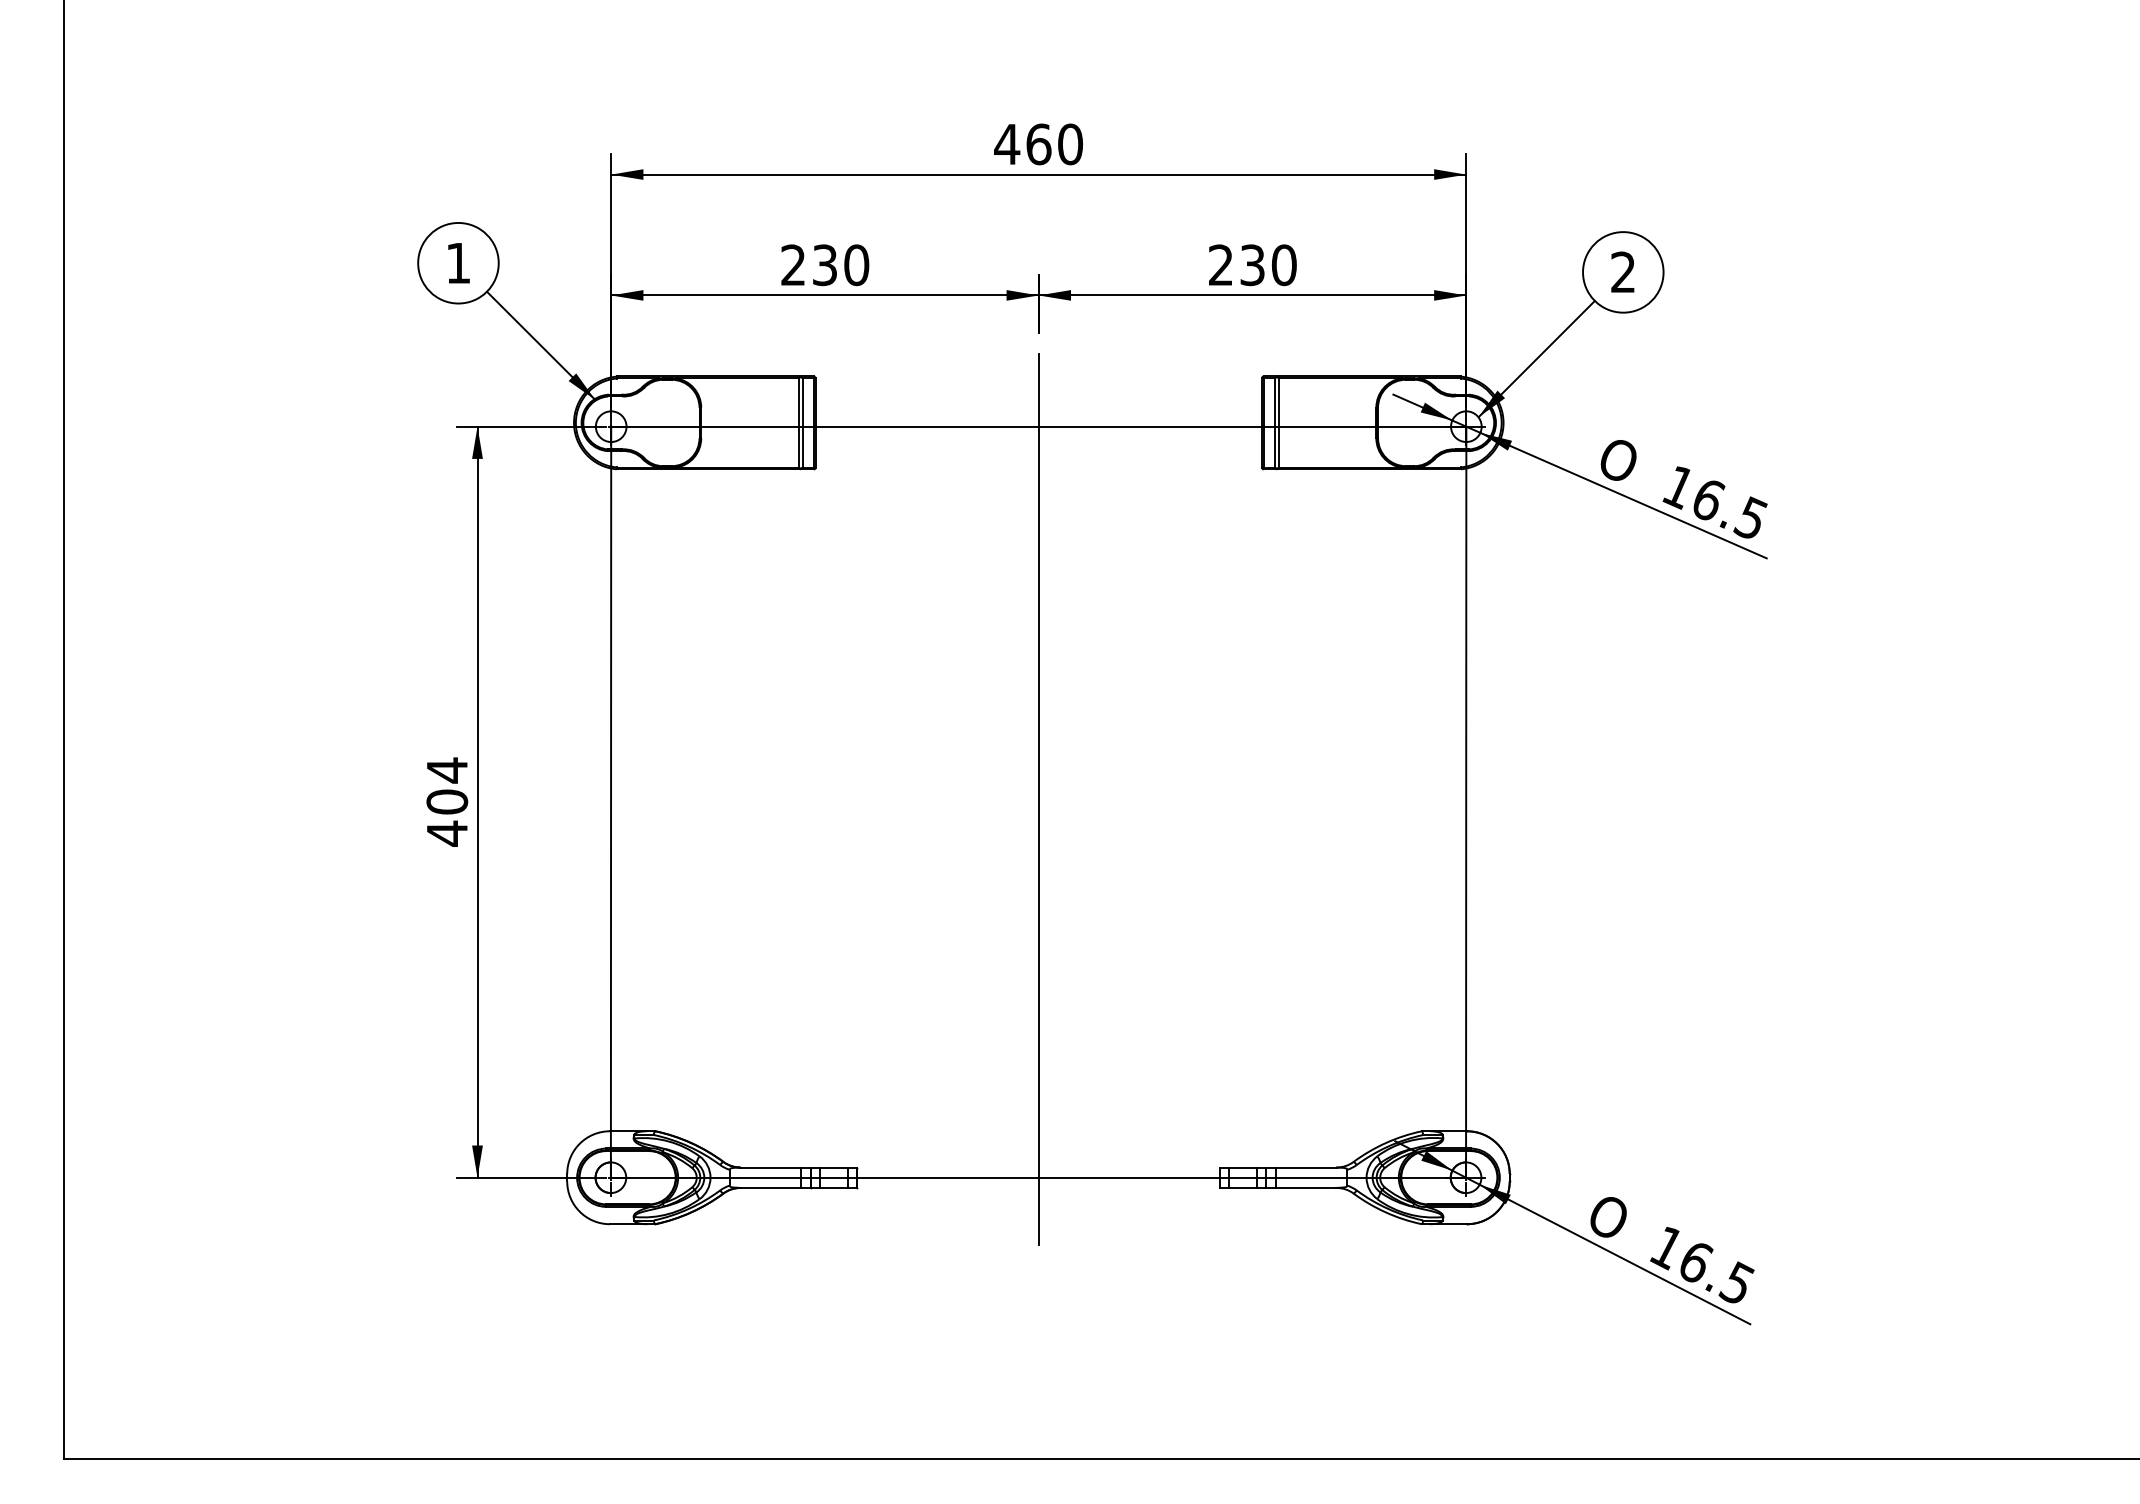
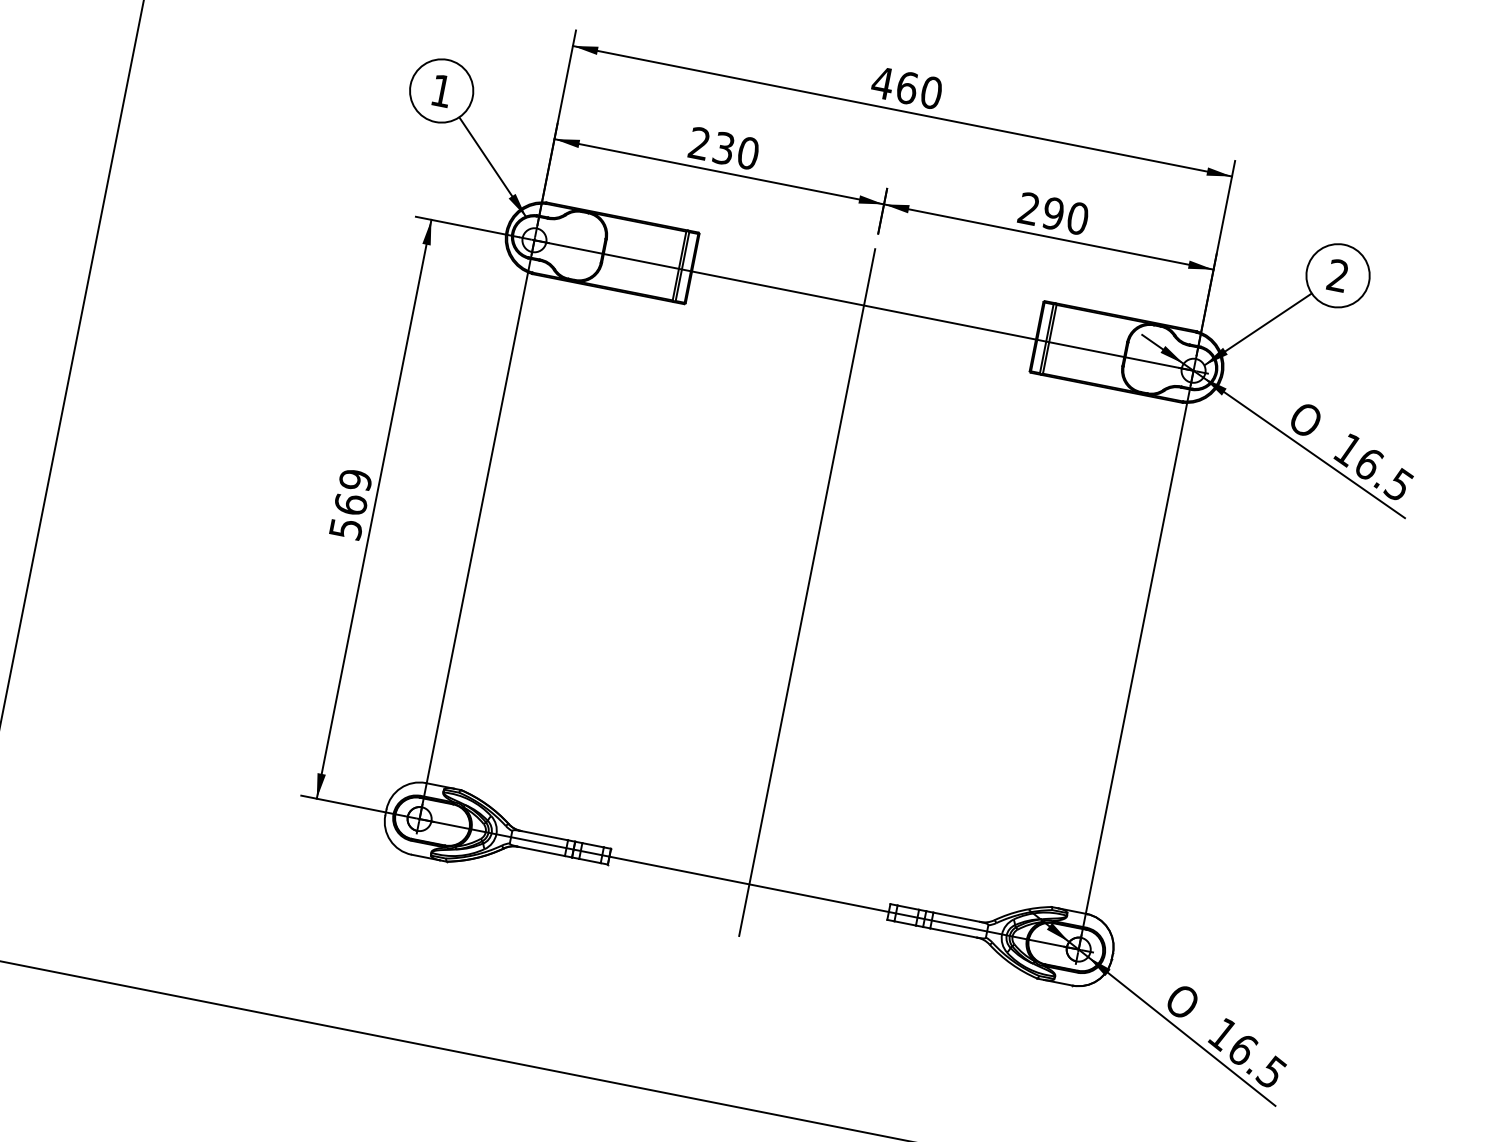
text: (1252, 264) -> (1053, 213), 230 -> 290
text: (447, 801) -> (351, 504), 404 -> 569

